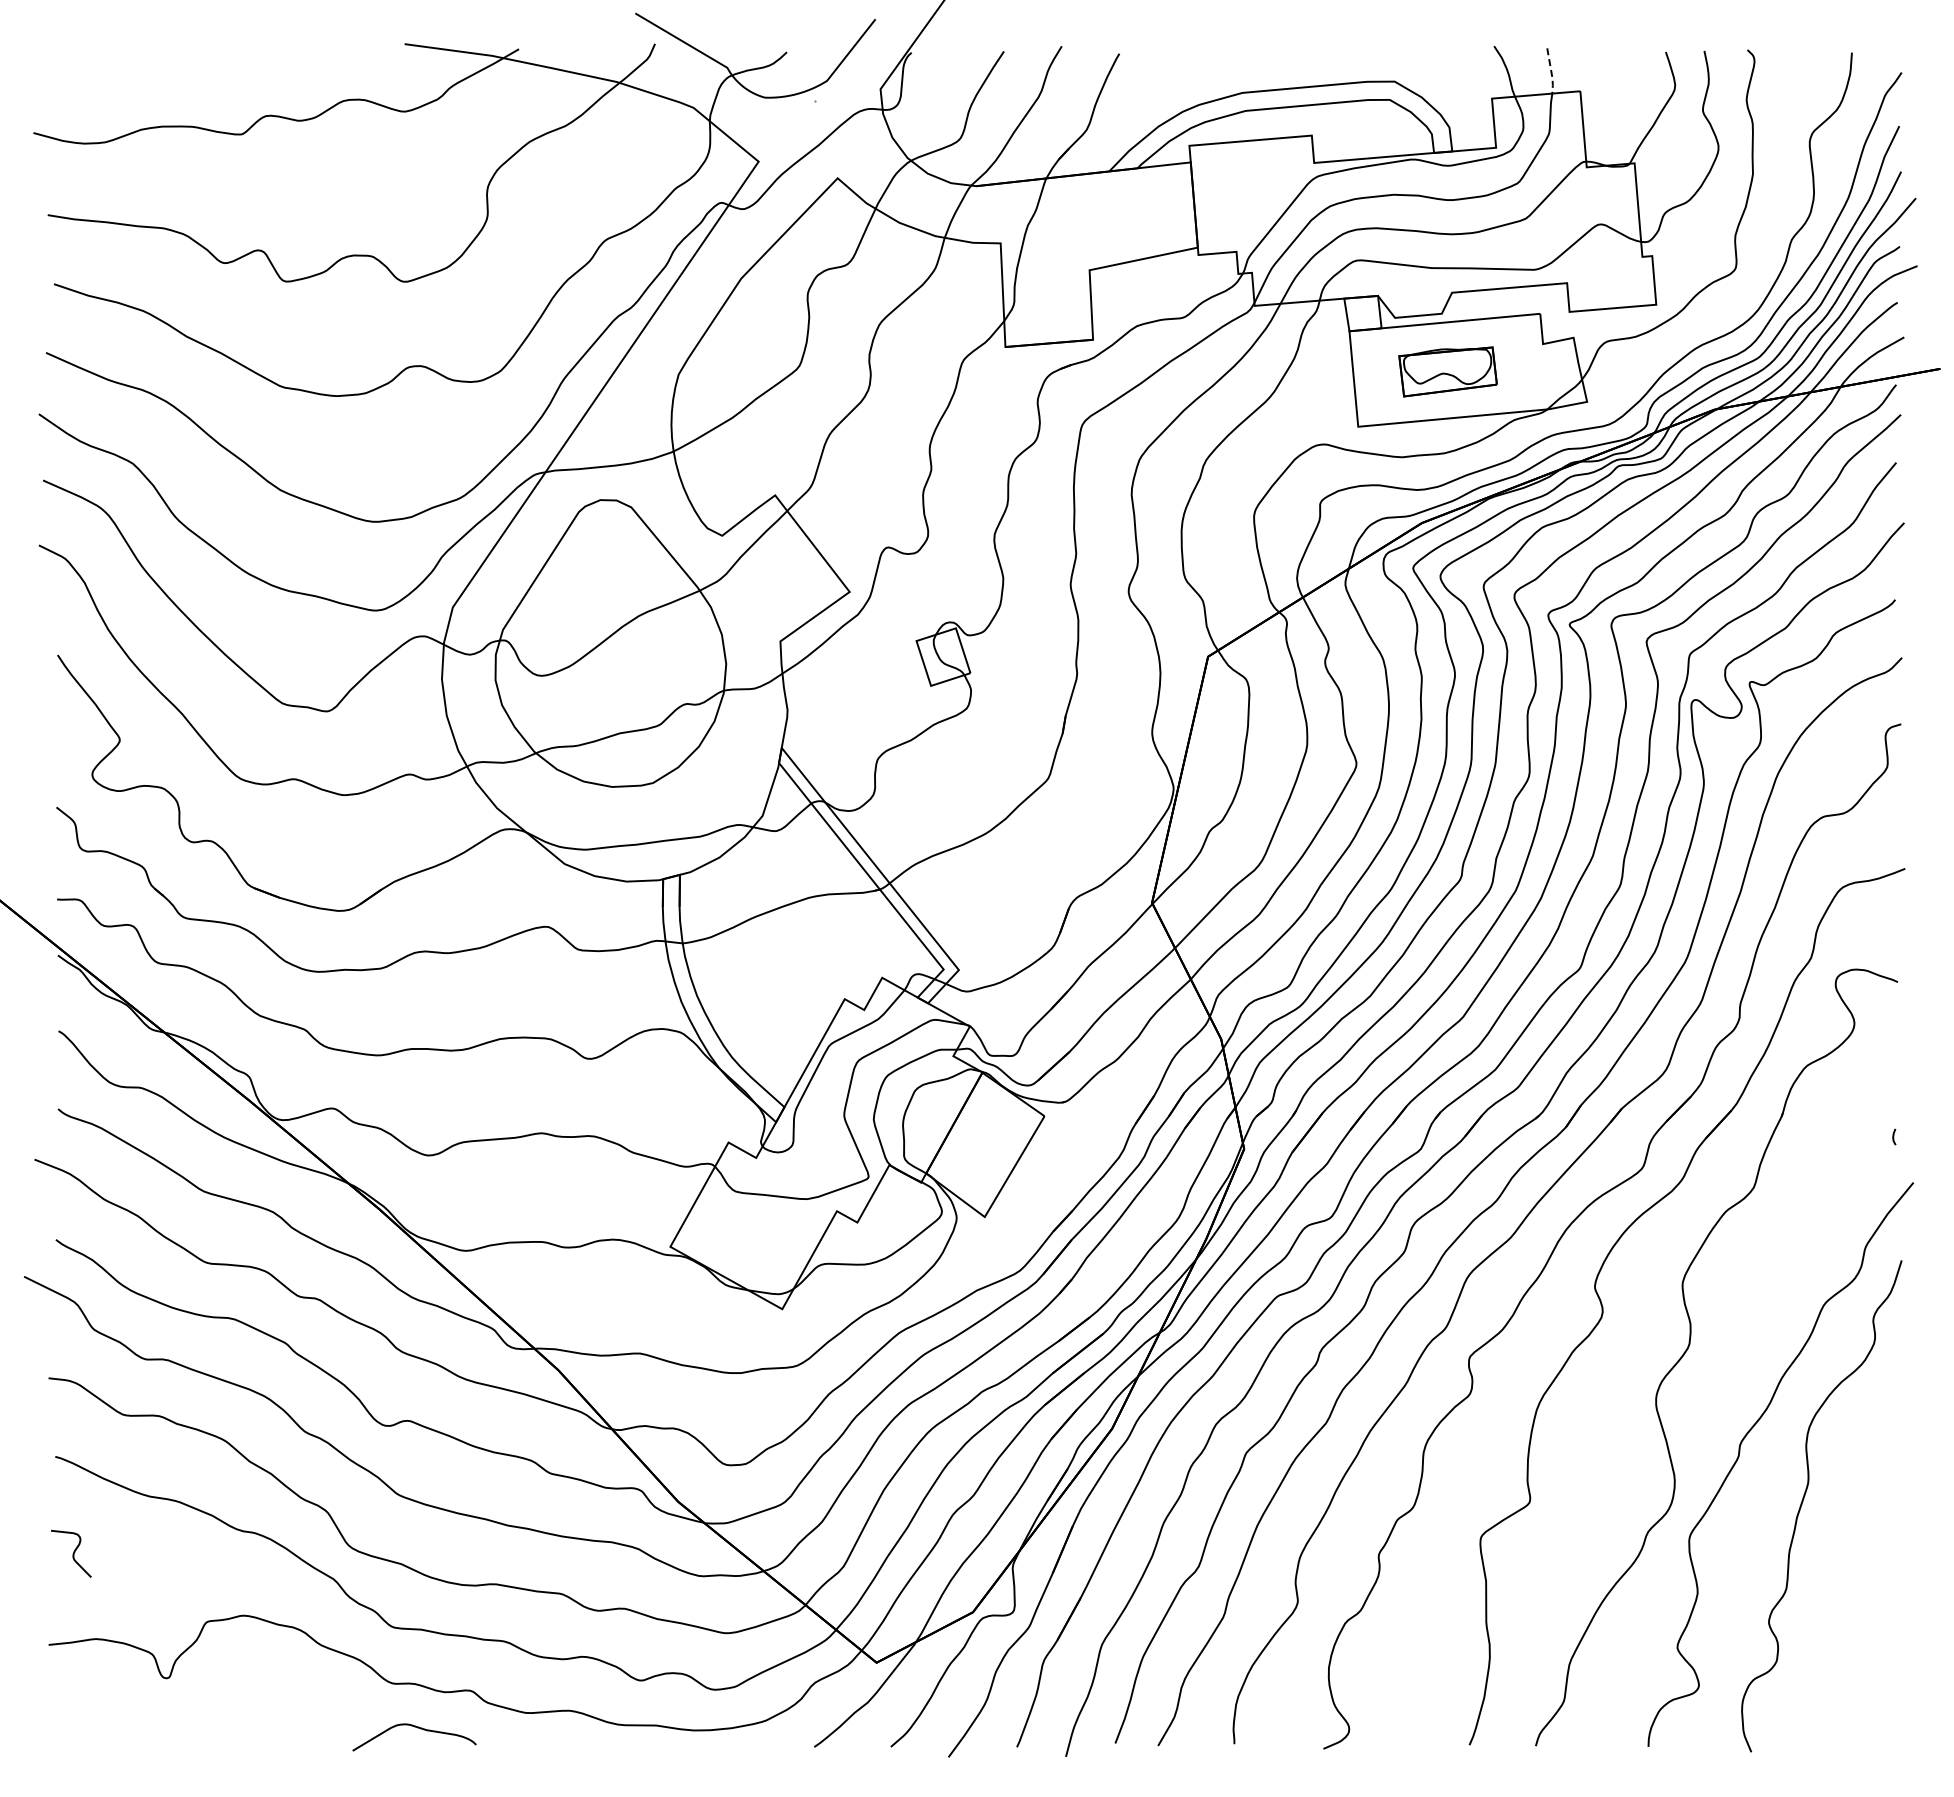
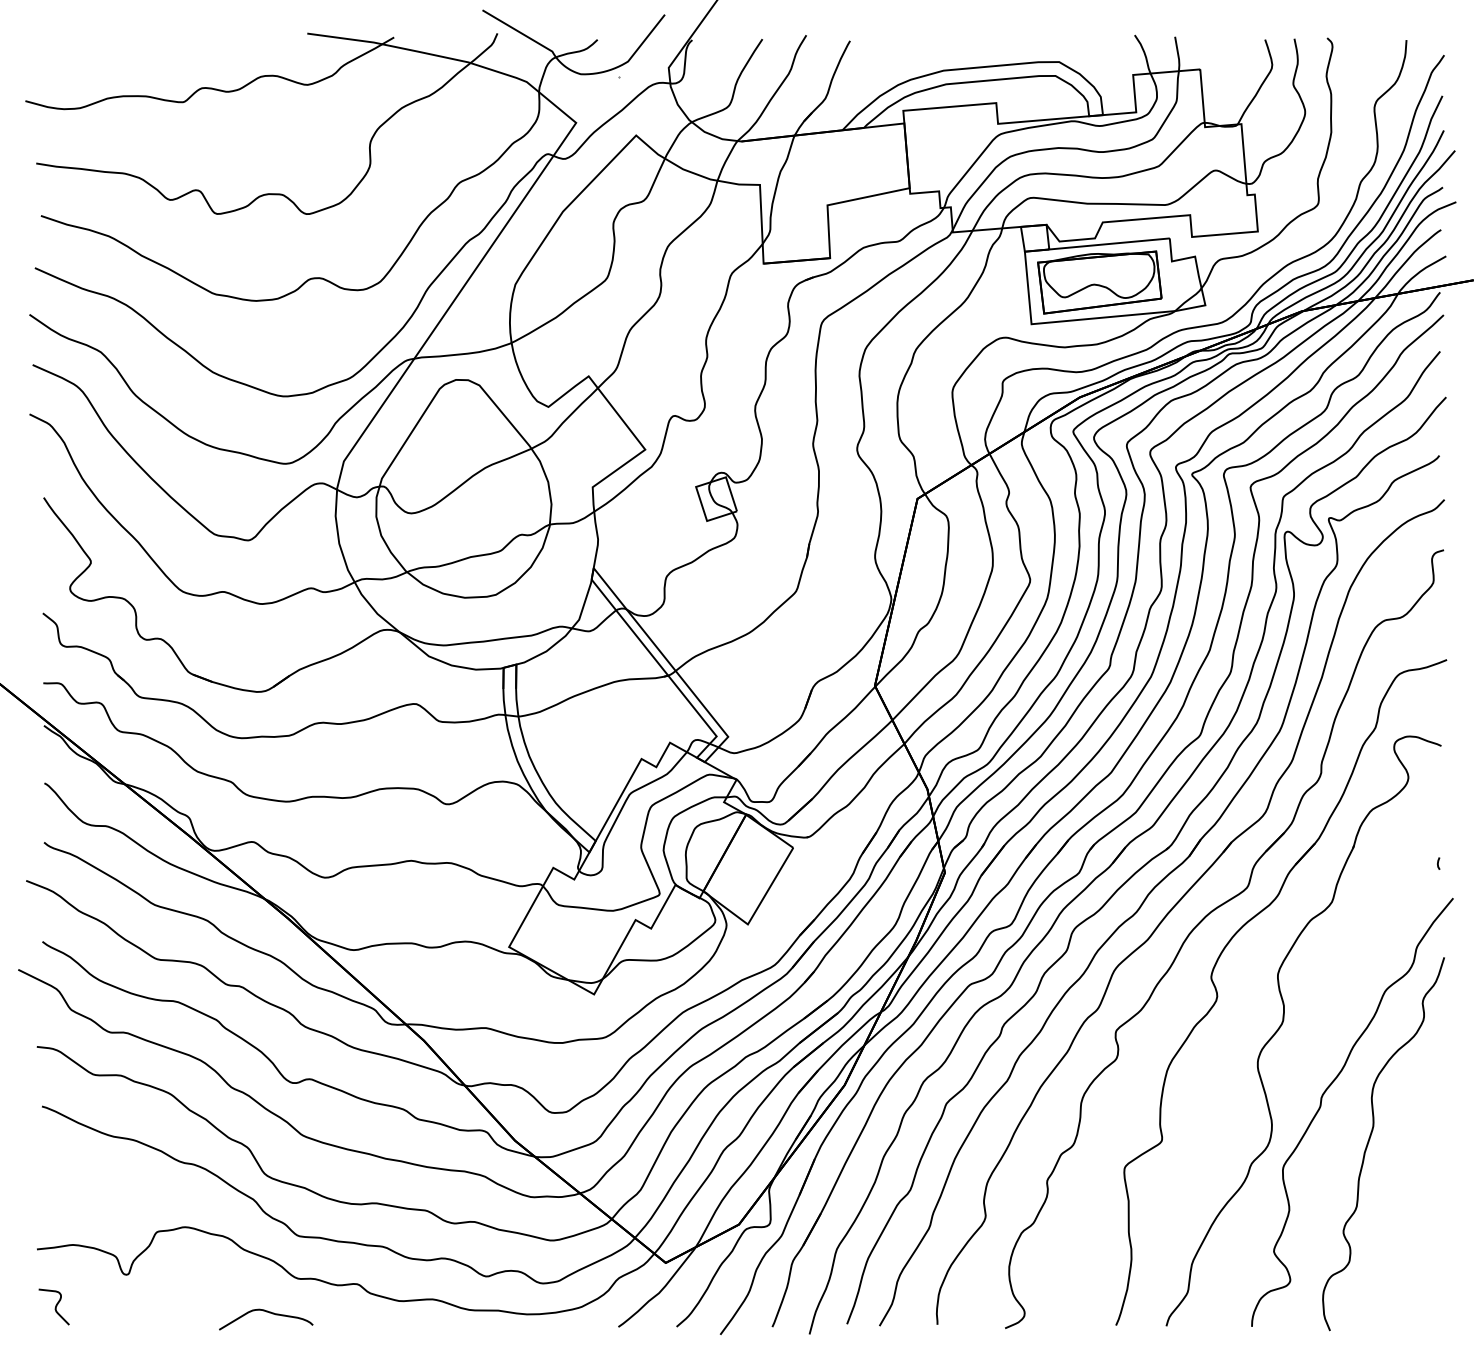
line: (1551, 72) -> (1178, 55), dashed -> solid
part: (1447, 371) -> (1099, 282), size x1.67
curve: (72, 1553) -> (55, 1306), moved
curve: (417, 1728) -> (268, 1312), moved

